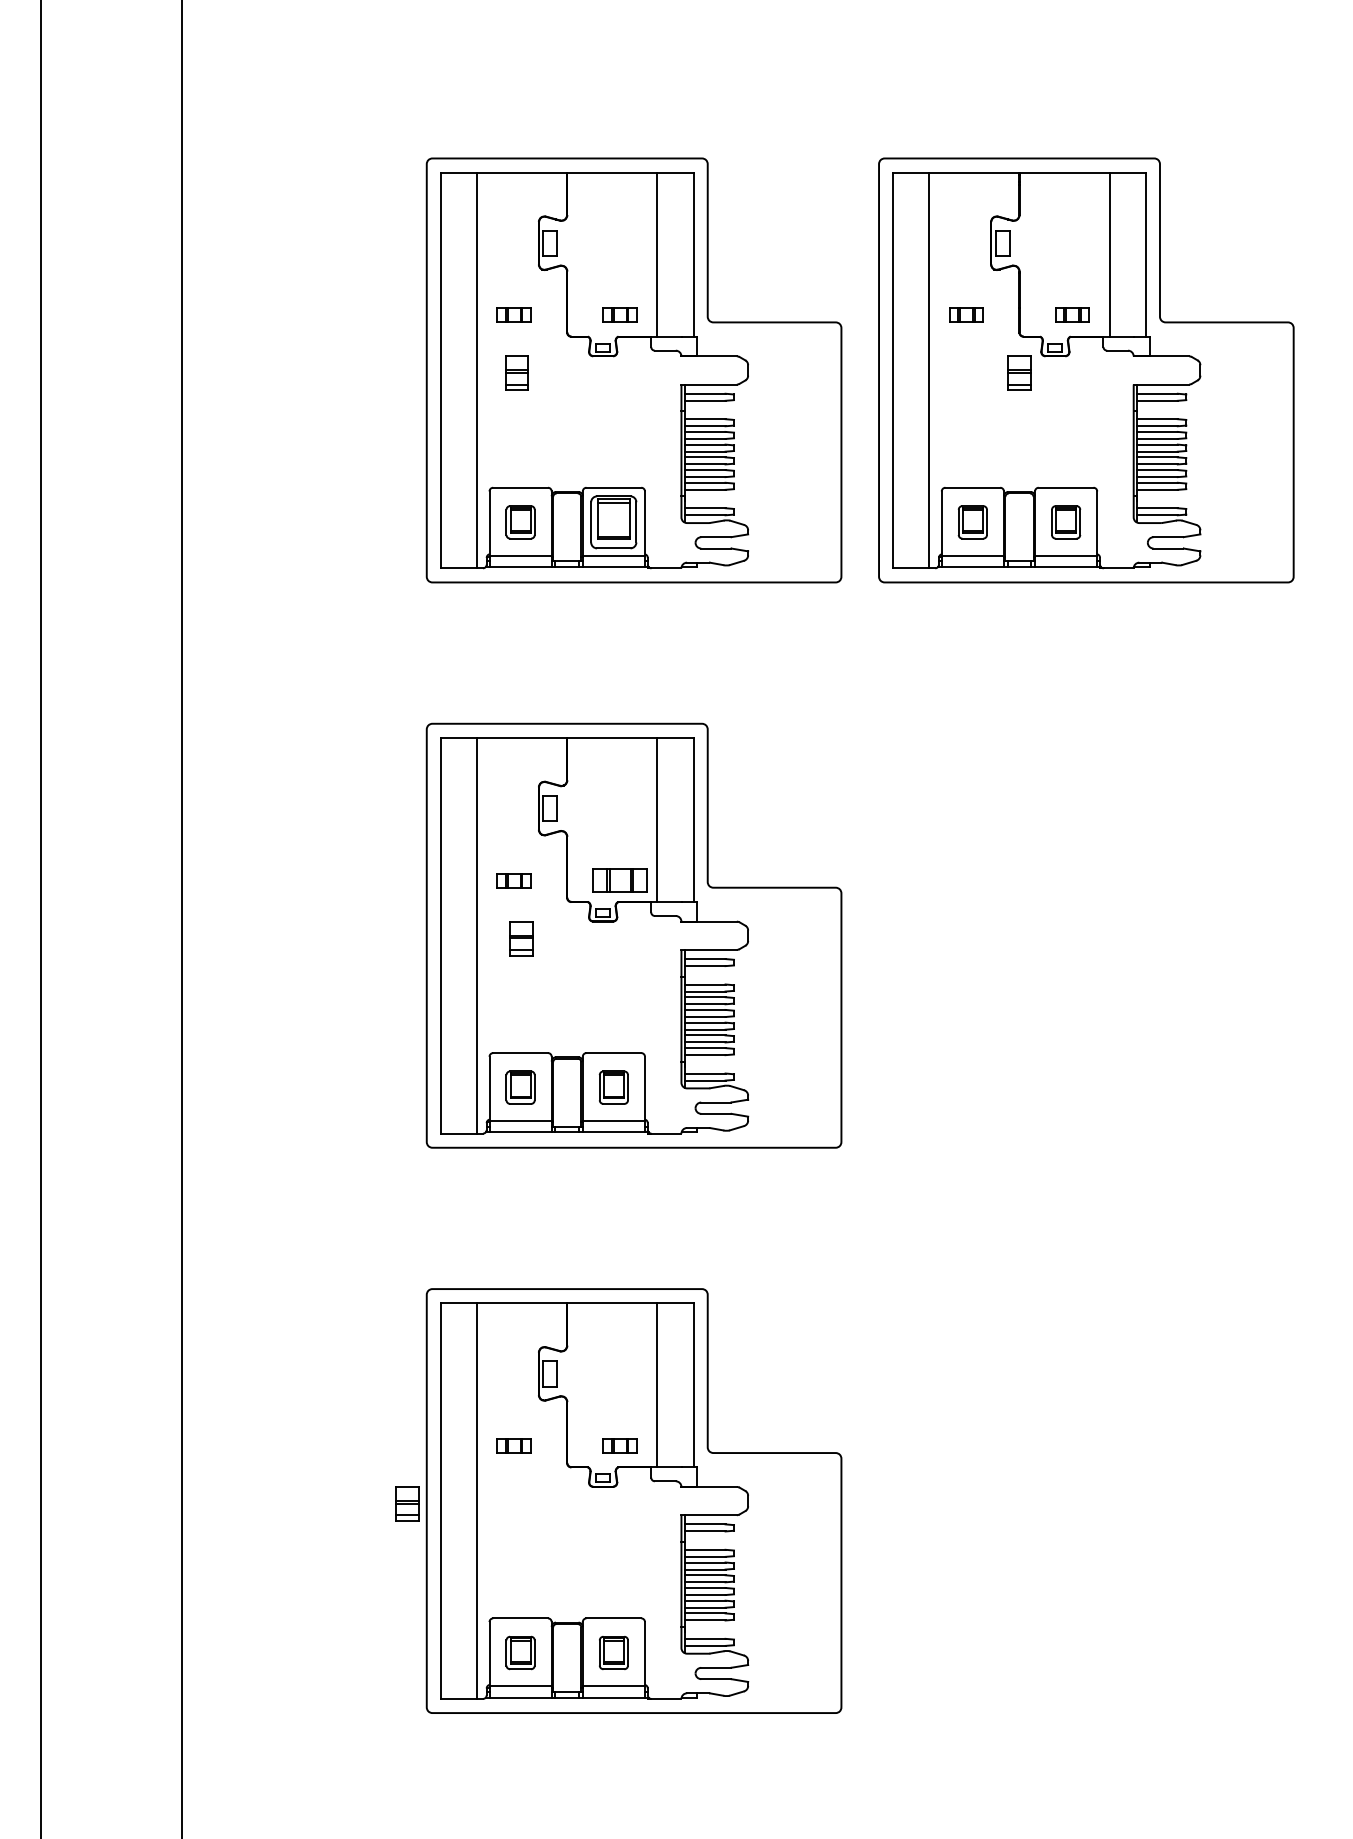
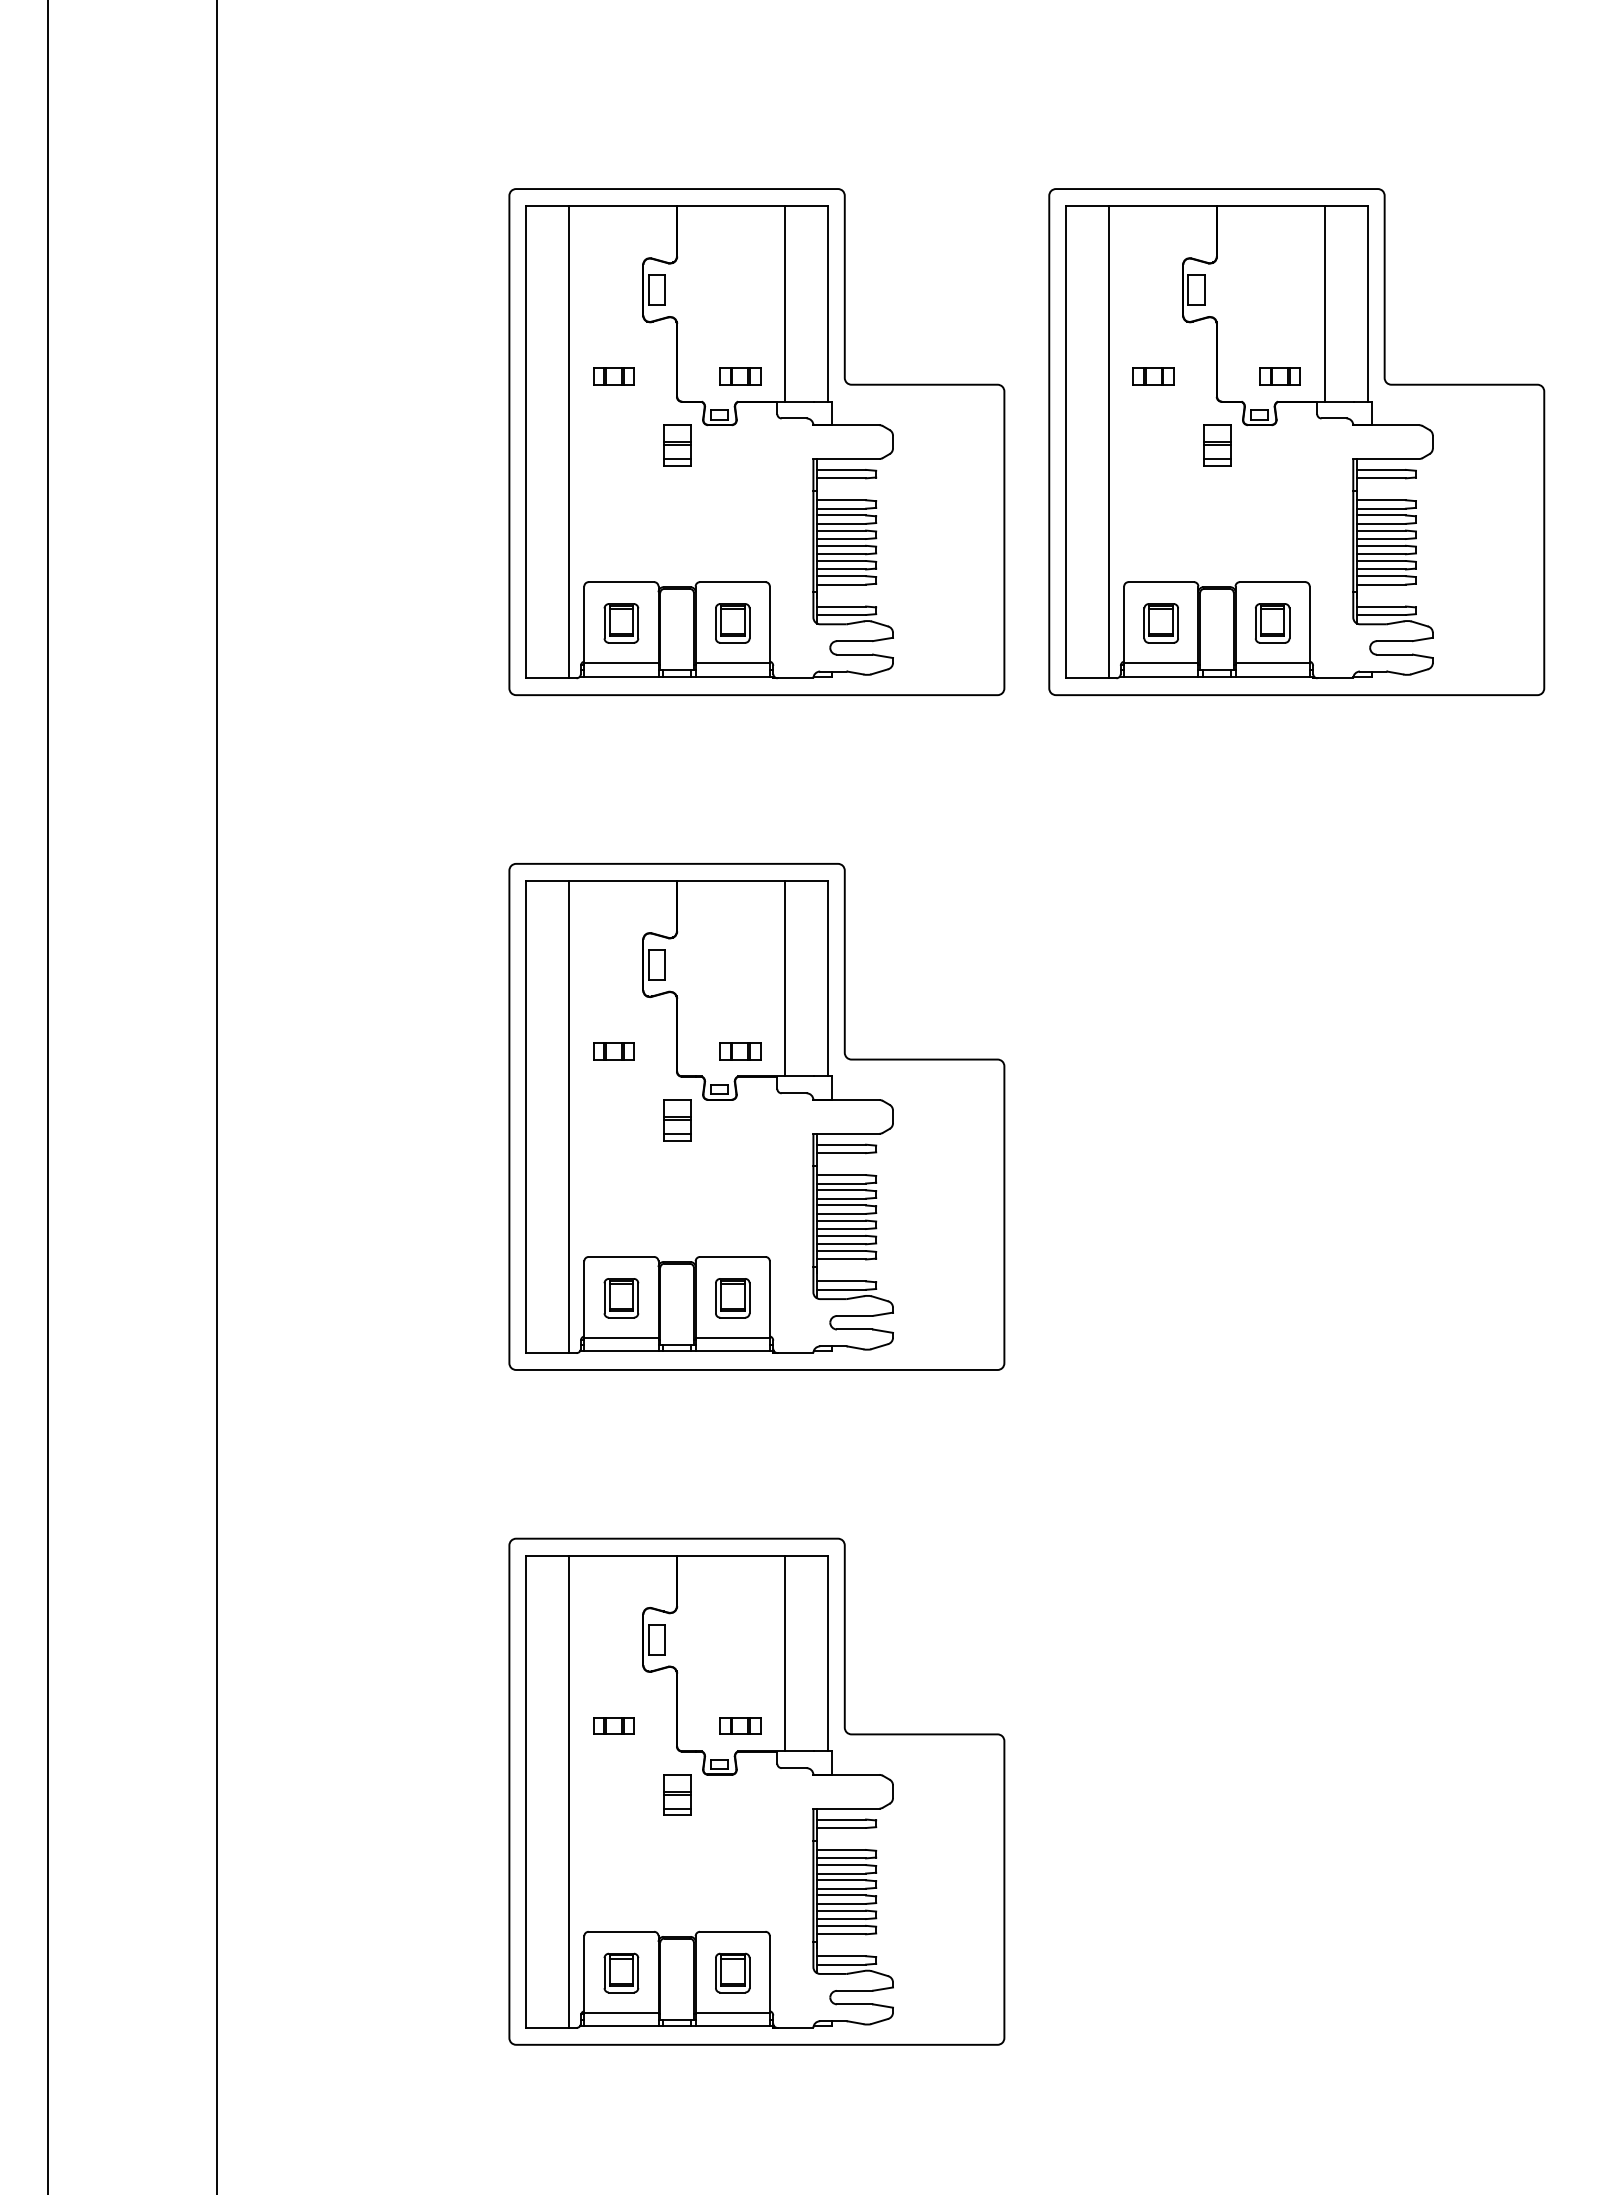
part: (517, 373) -> (677, 445), moved
part: (613, 522) -> (732, 623), size x0.62
part: (620, 880) -> (740, 1051), size x0.62
part: (521, 938) -> (677, 1120), moved
part: (407, 1503) -> (677, 1794), moved

